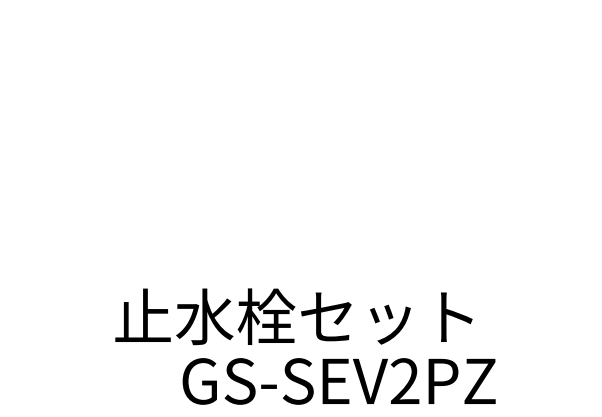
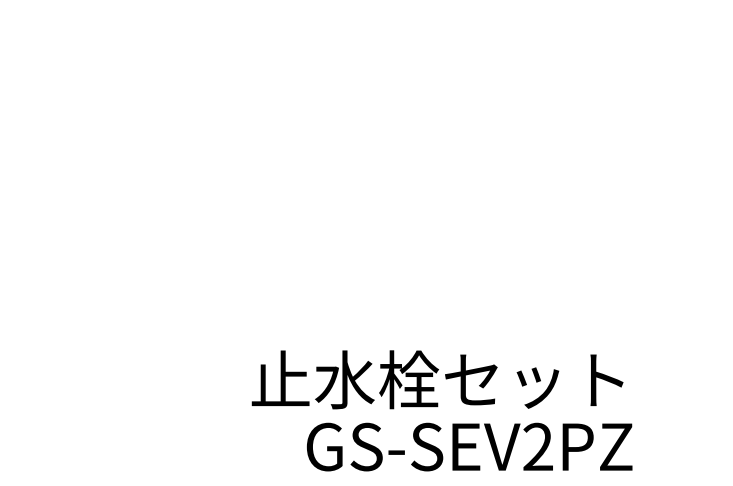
text: (339, 380) -> (469, 446), moved

